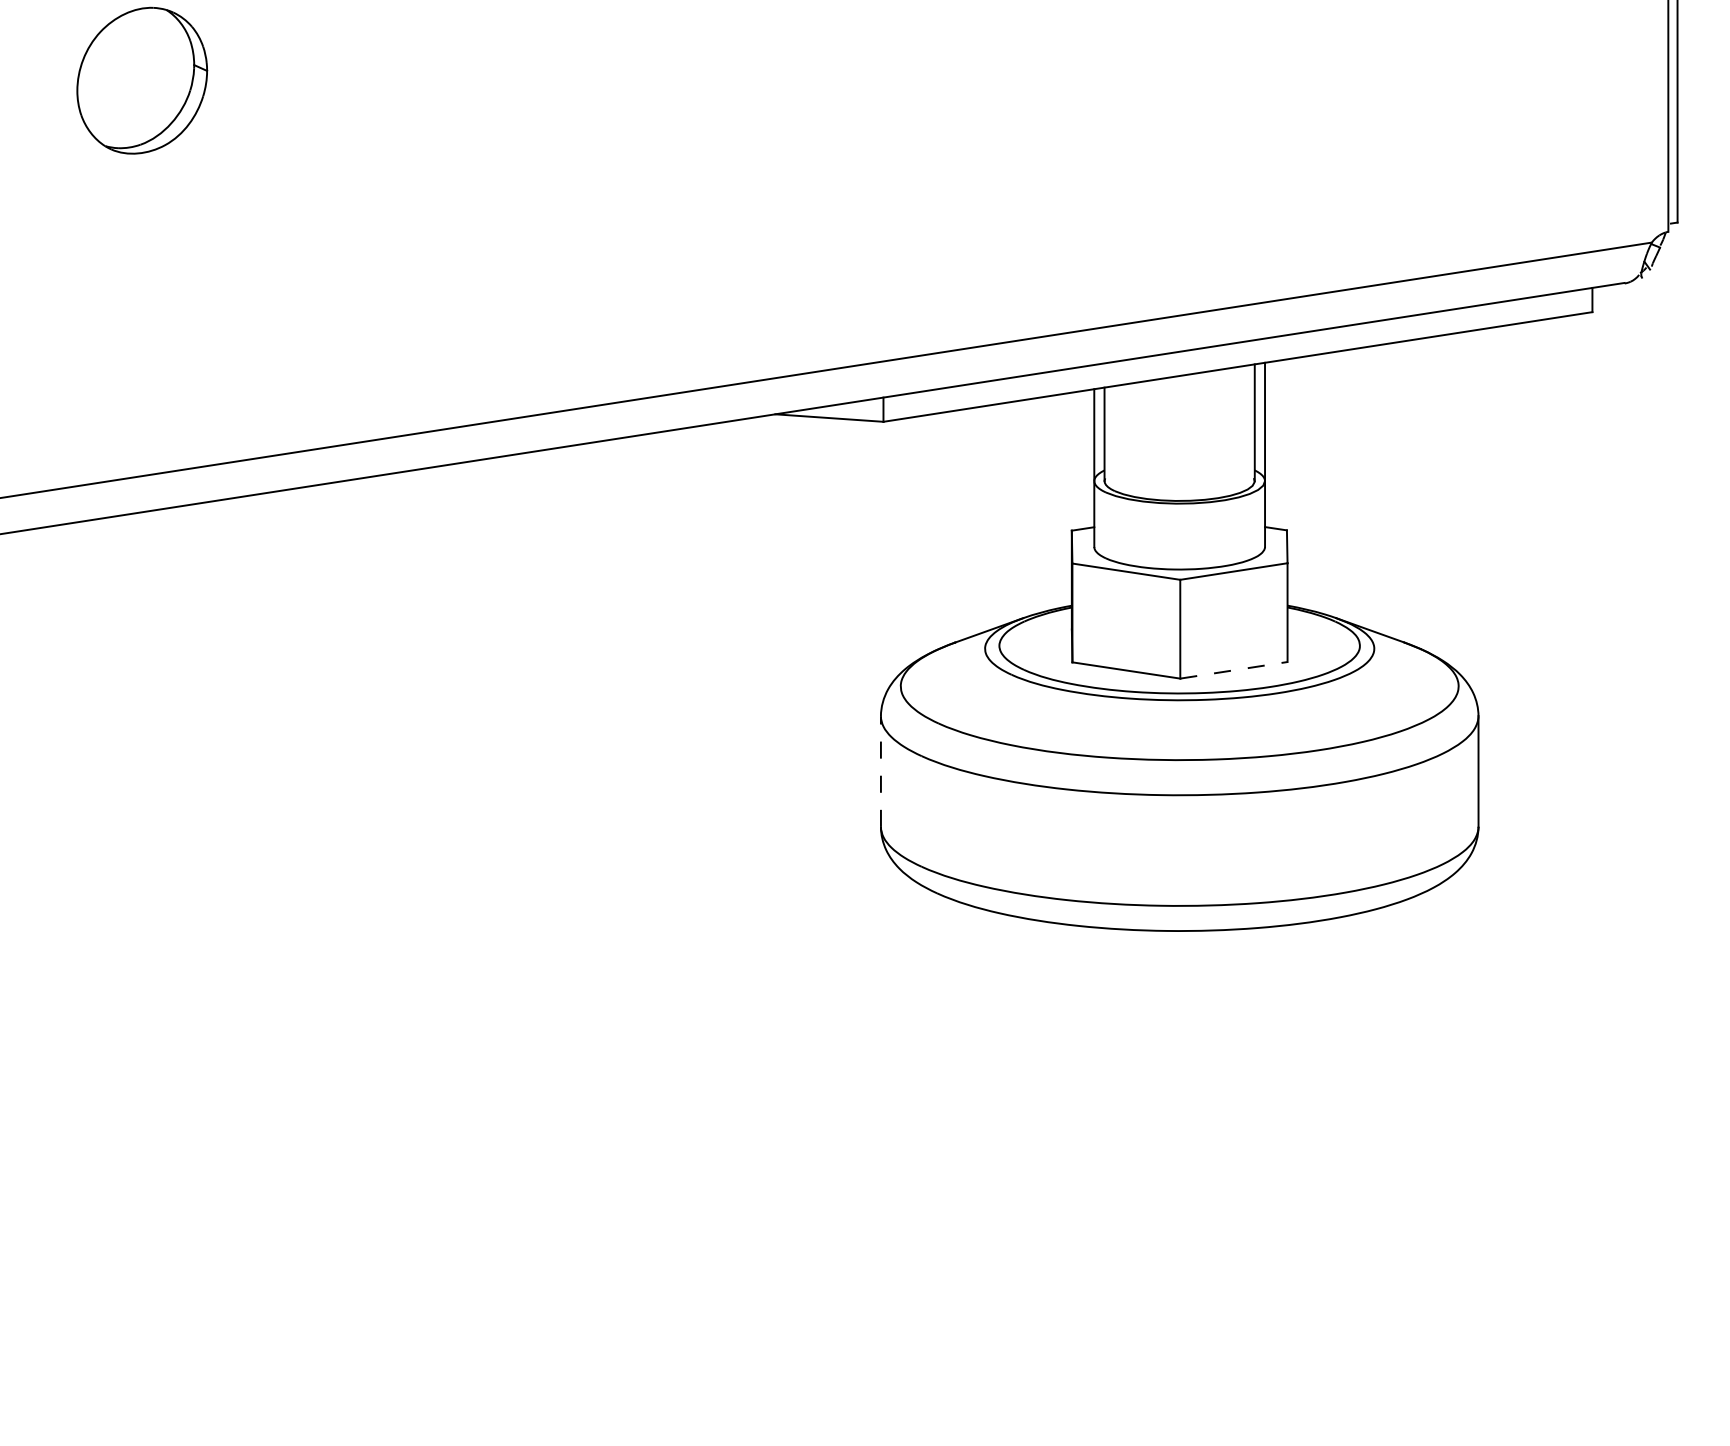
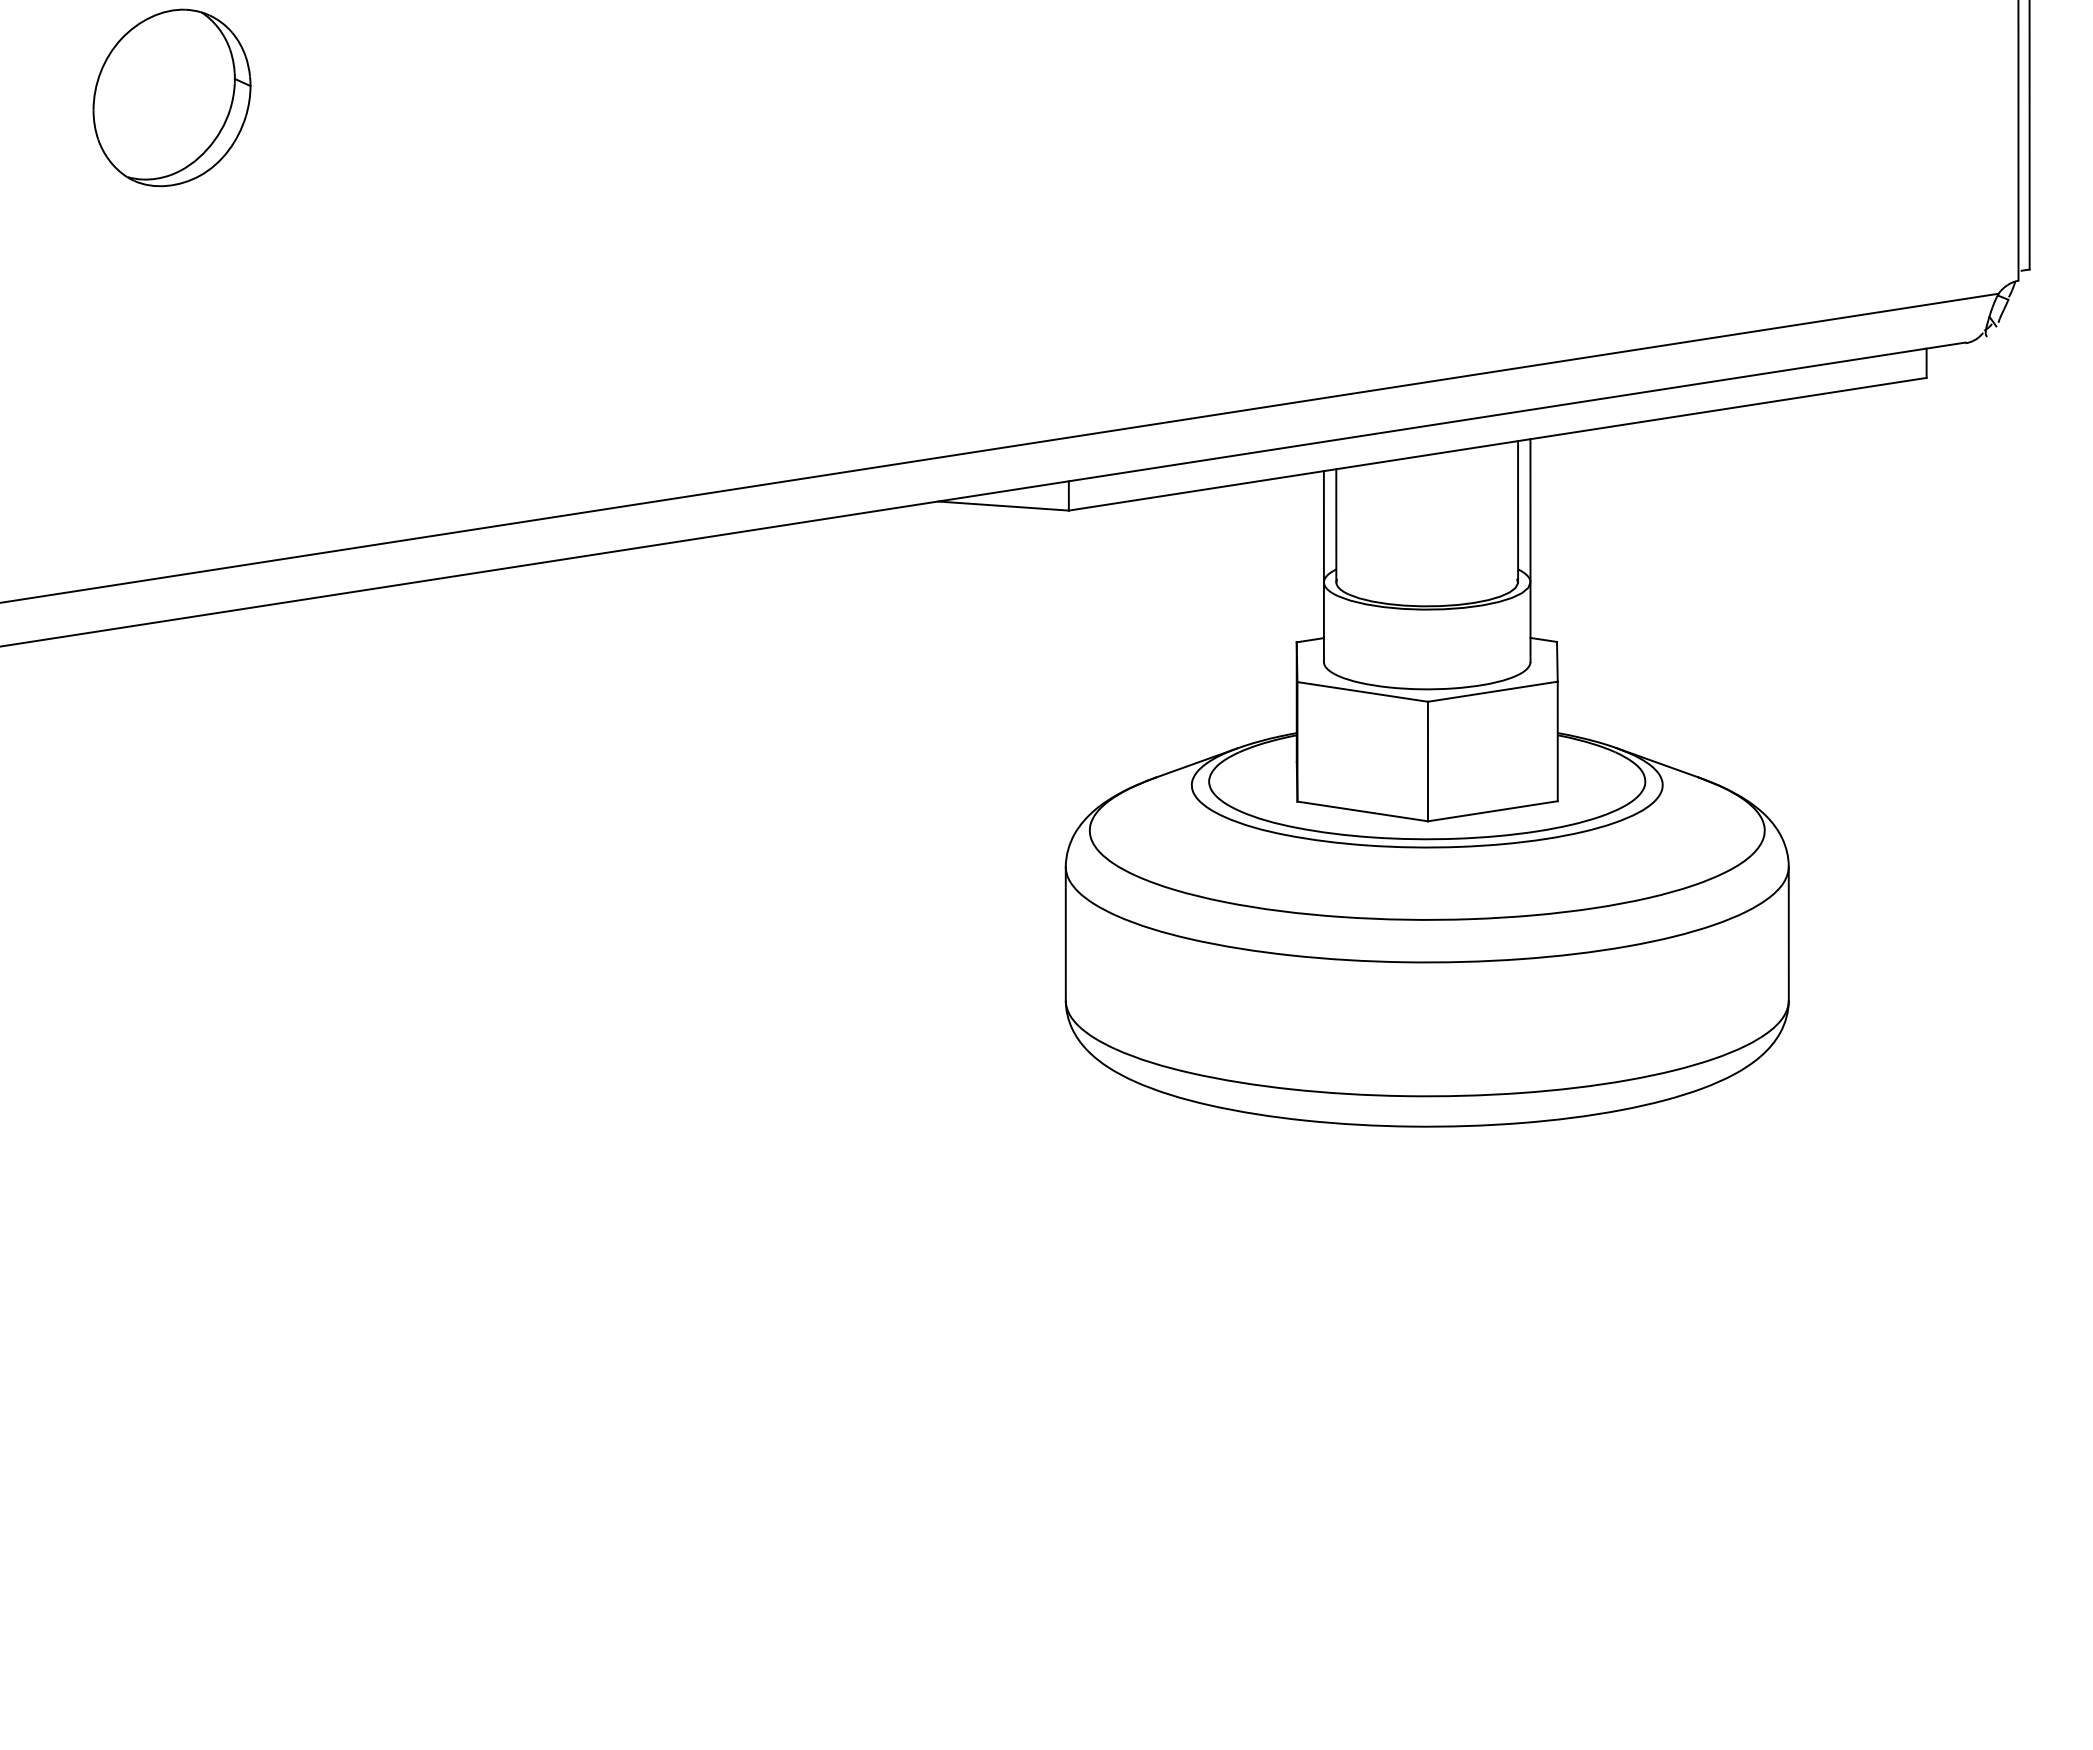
line: (1234, 670) -> (1493, 811), dashed -> solid
line: (880, 771) -> (1065, 933), dashed -> solid

